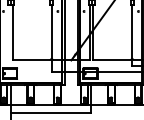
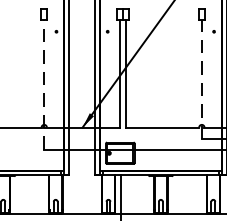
line: (132, 35) -> (202, 78), solid -> dashed
line: (51, 38) -> (43, 84), solid -> dashed

